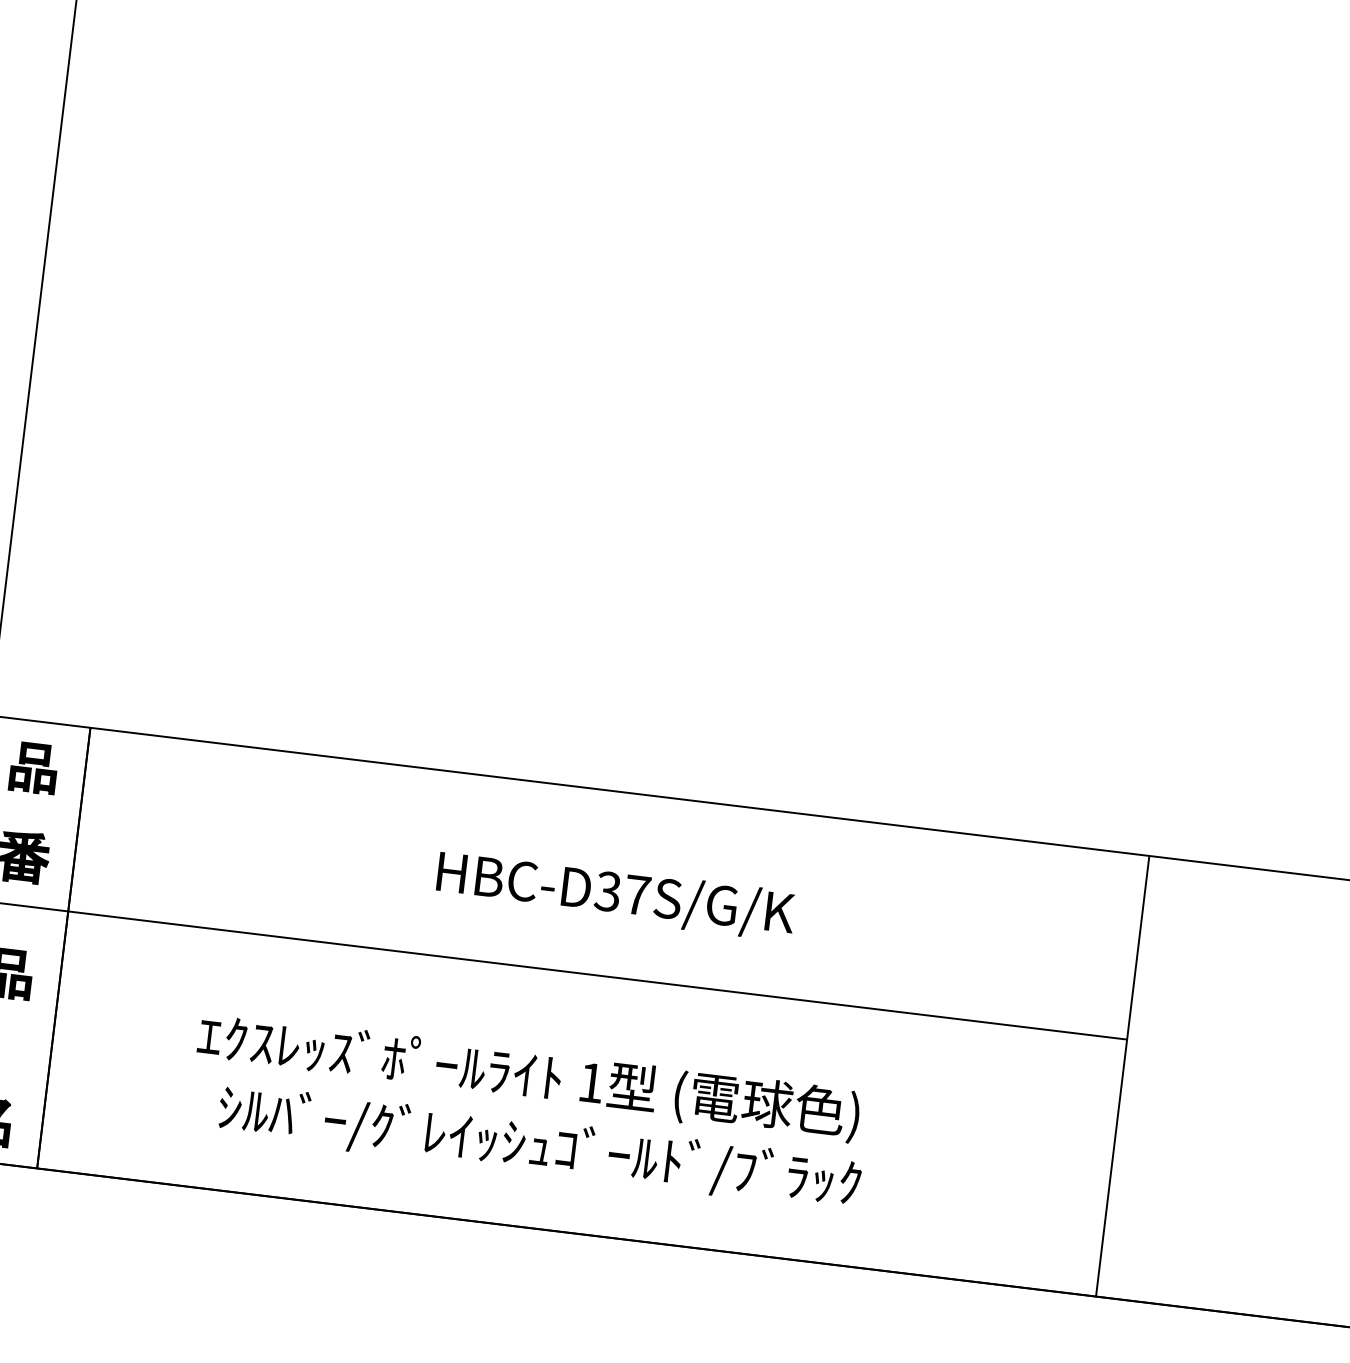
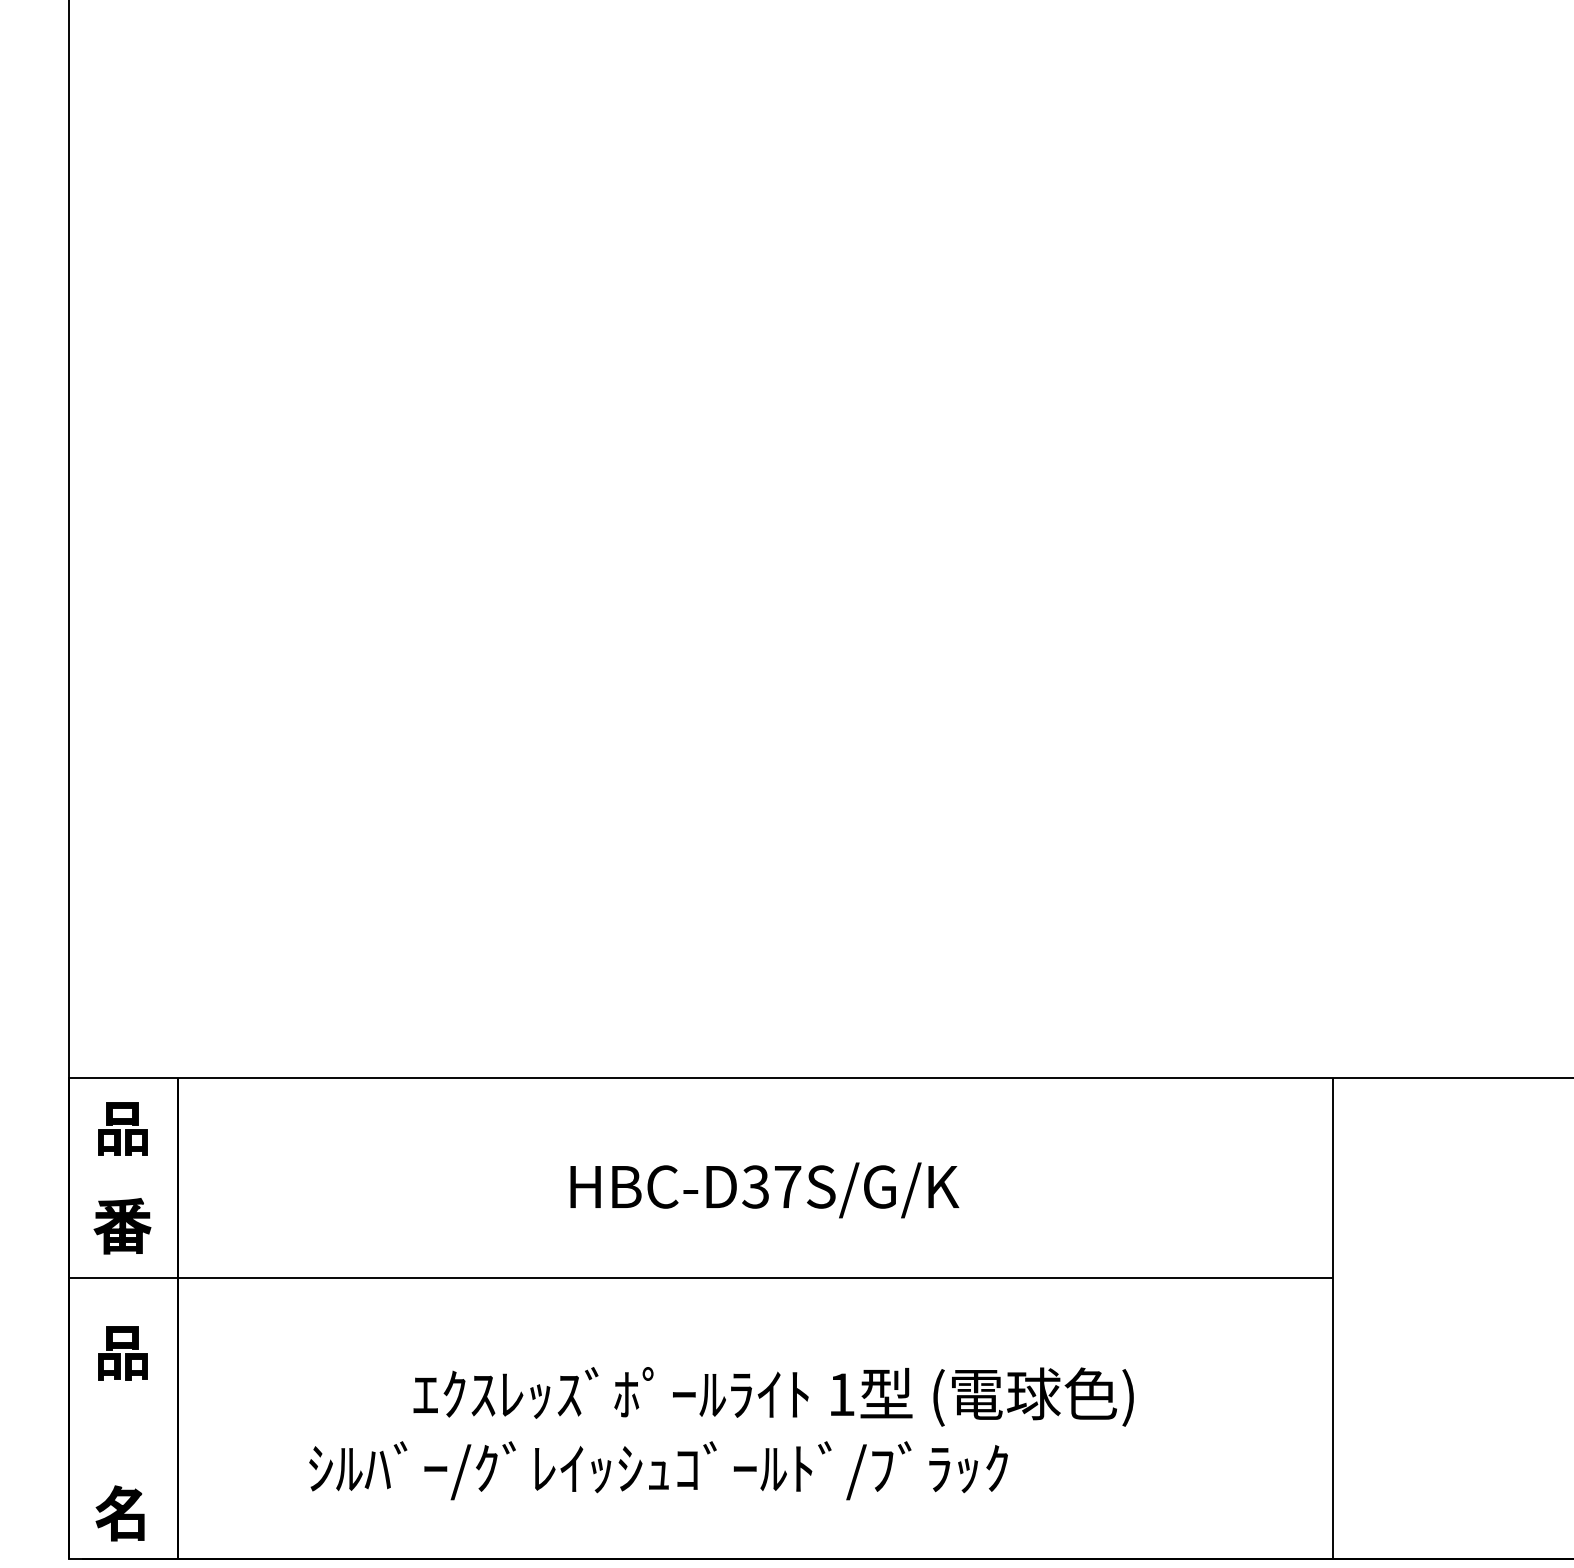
text: (528, 1076) -> (773, 1396), moved
text: (539, 1147) -> (658, 1470), moved

